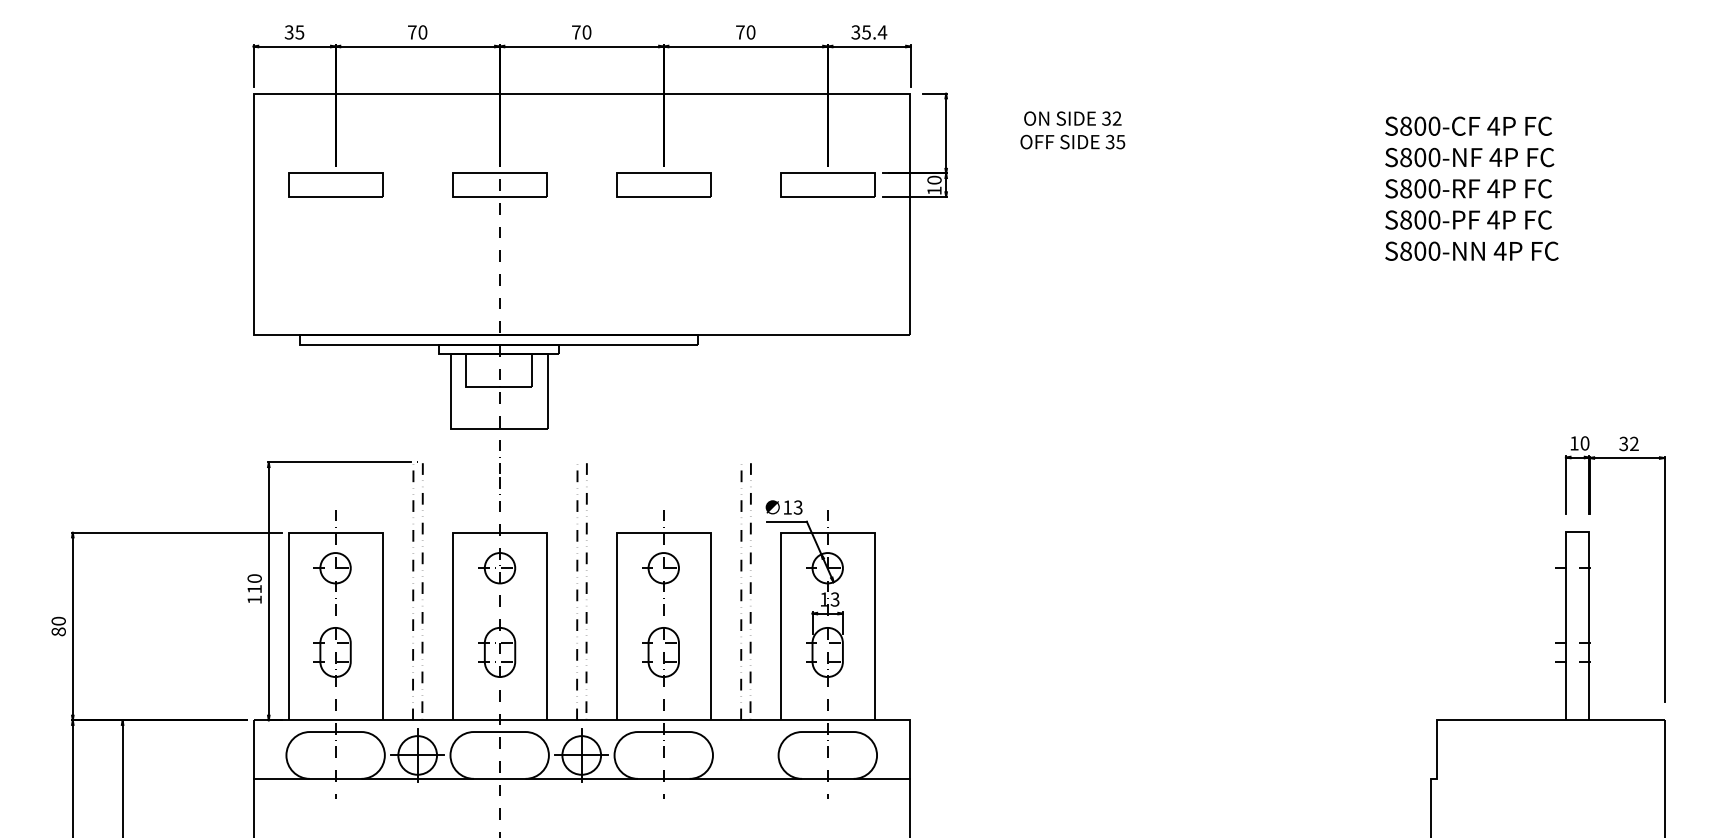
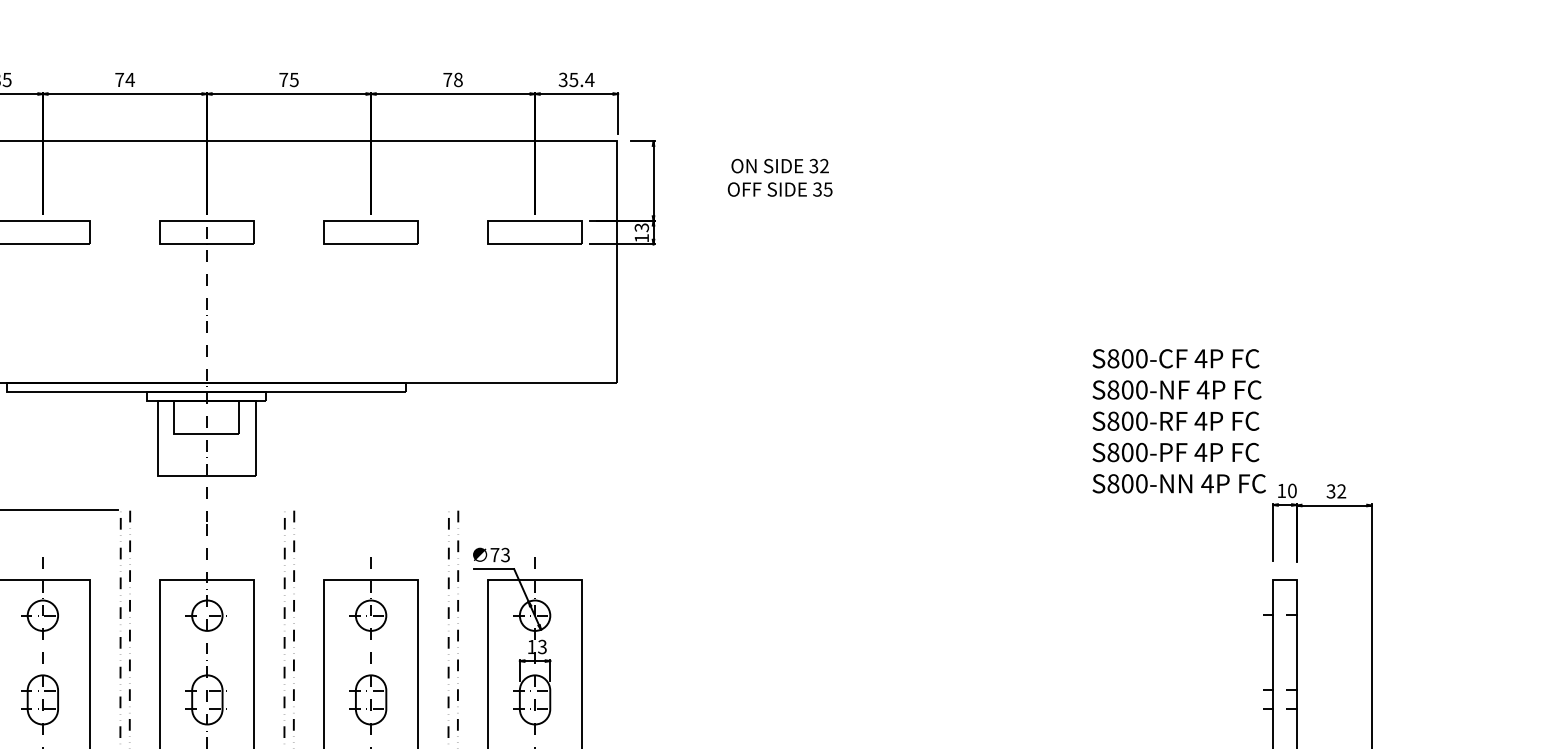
text: (422, 32) -> (129, 79), 70 -> 74
text: (586, 32) -> (293, 79), 70 -> 75
text: (750, 32) -> (457, 79), 70 -> 78
text: (934, 179) -> (641, 226), 10 -> 13
text: (1471, 188) -> (1178, 420), moved
text: (787, 507) -> (494, 554), 13 -> 73

